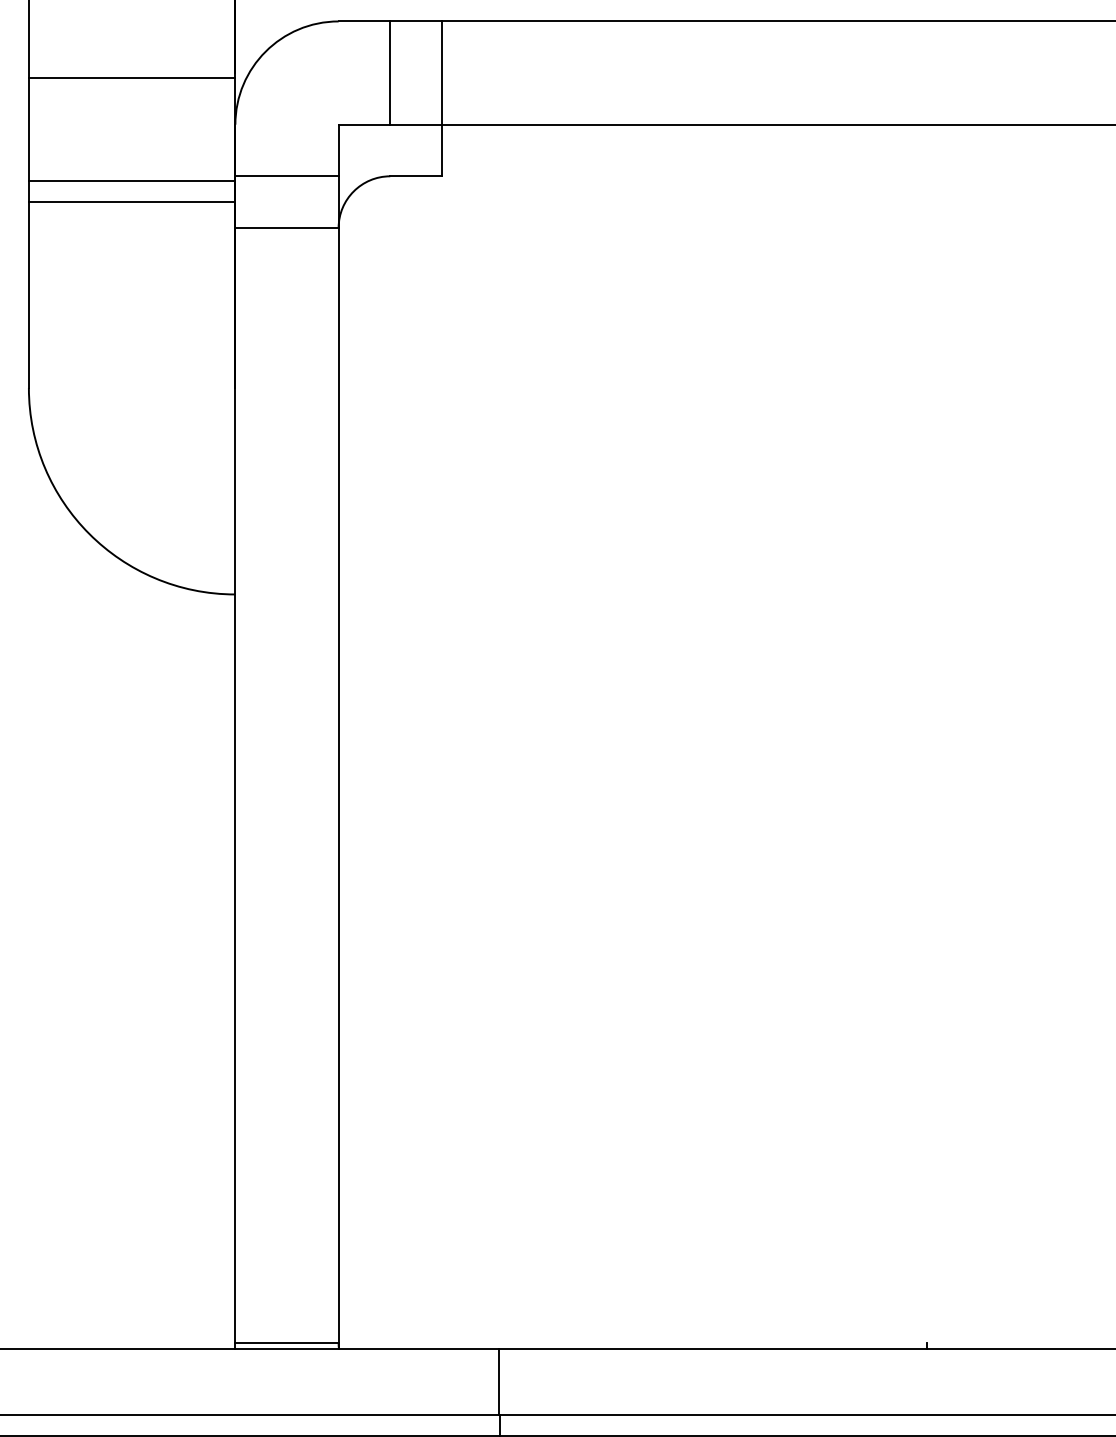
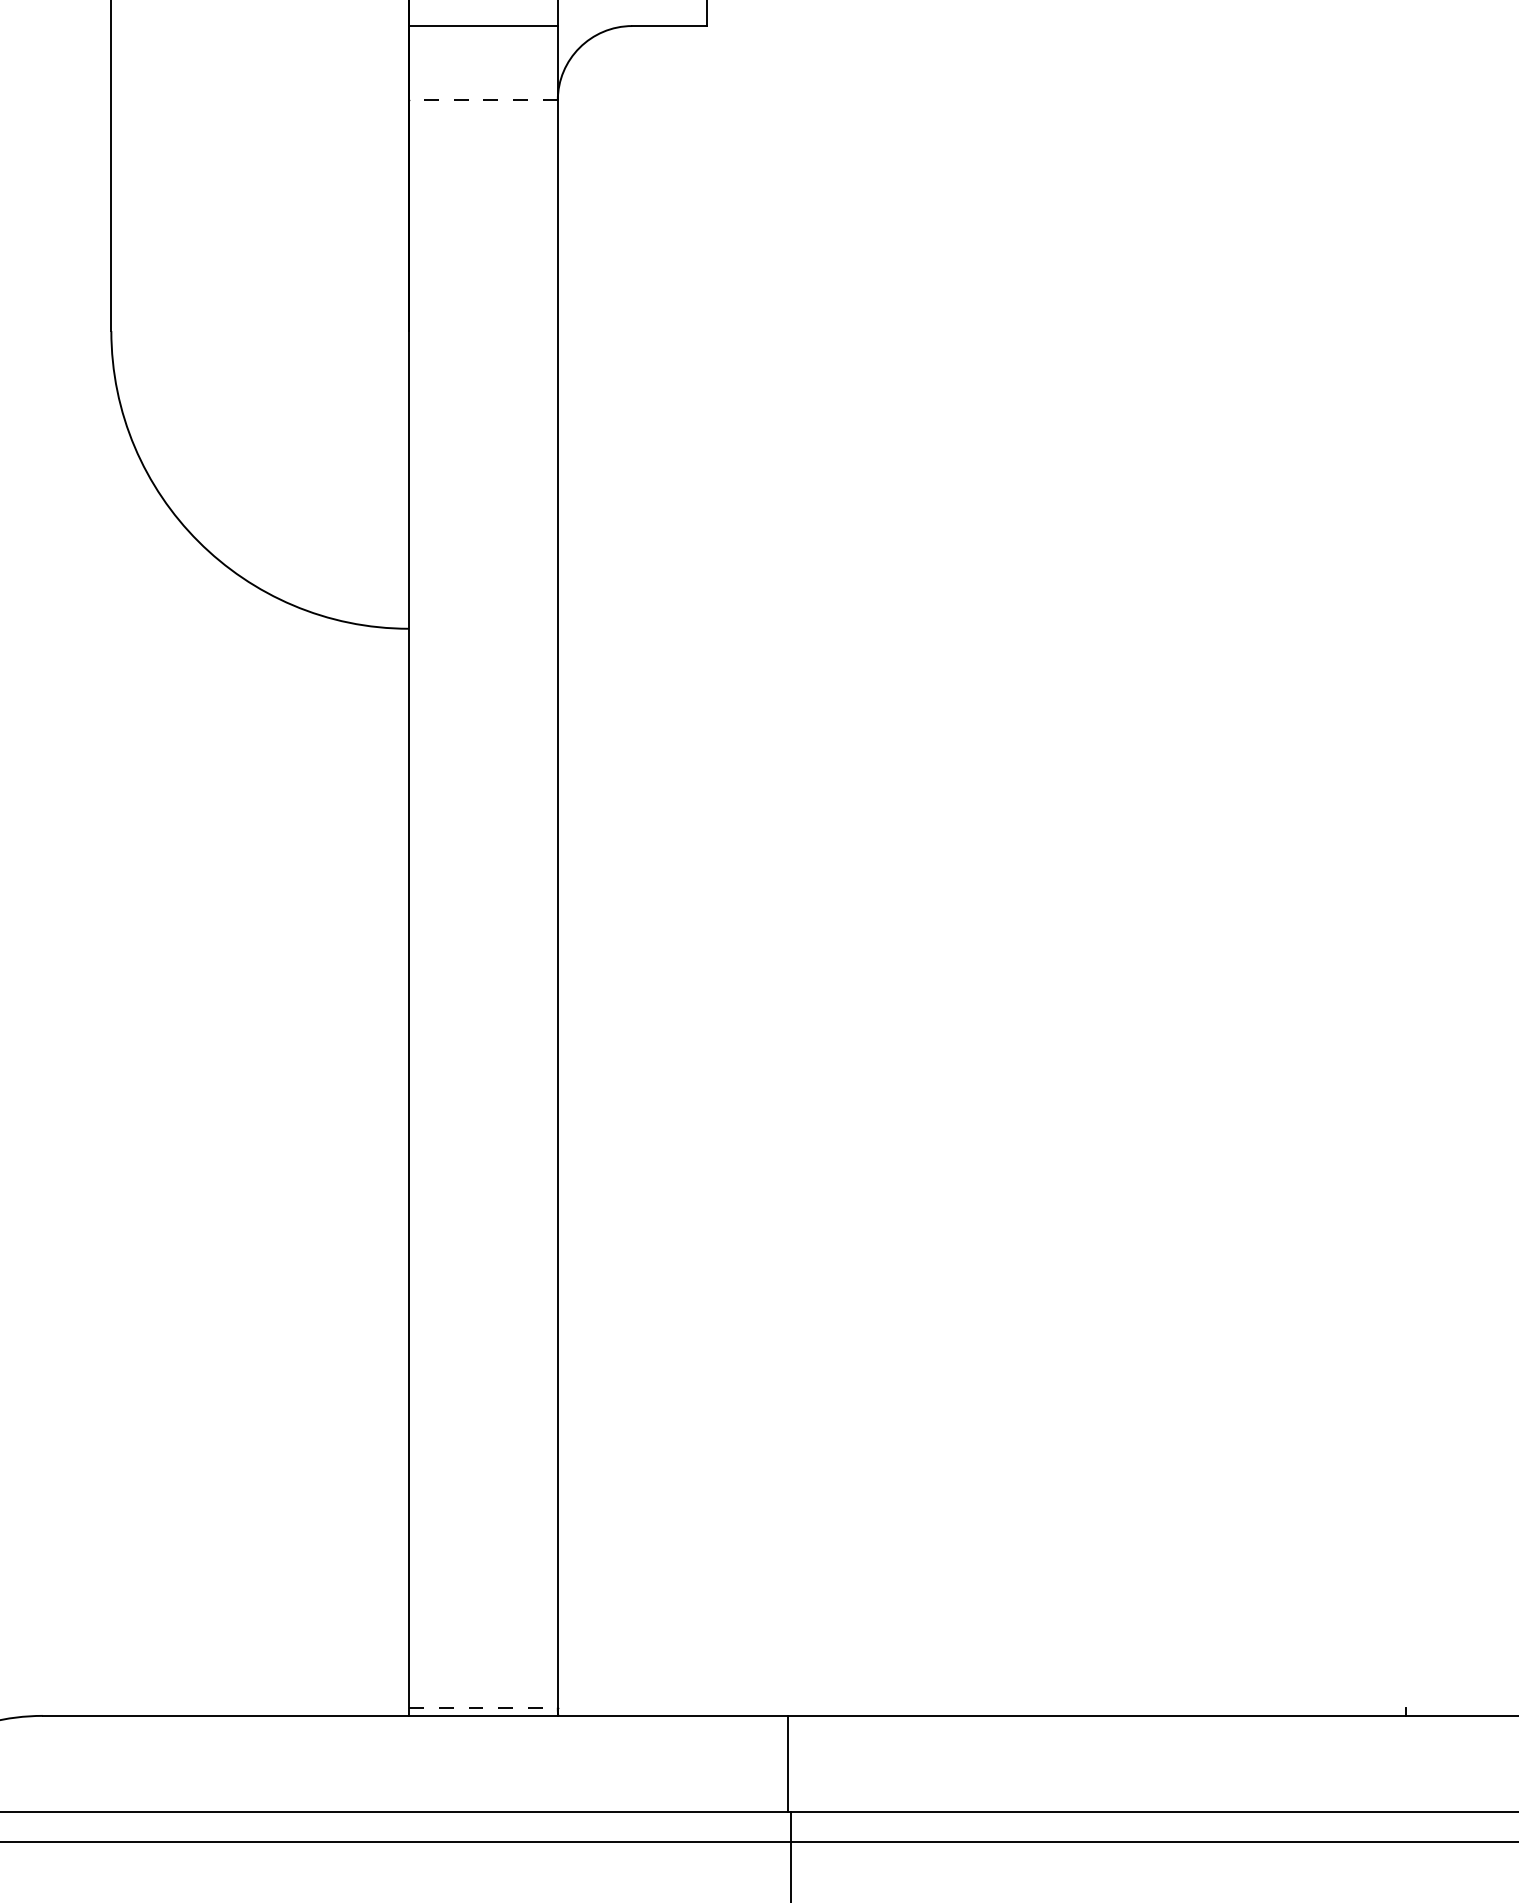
line: (131, 181) -> (259, 33), removed
line: (131, 202) -> (259, 63), removed
line: (287, 227) -> (484, 99), solid -> dashed
line: (287, 1343) -> (484, 1708), solid -> dashed

